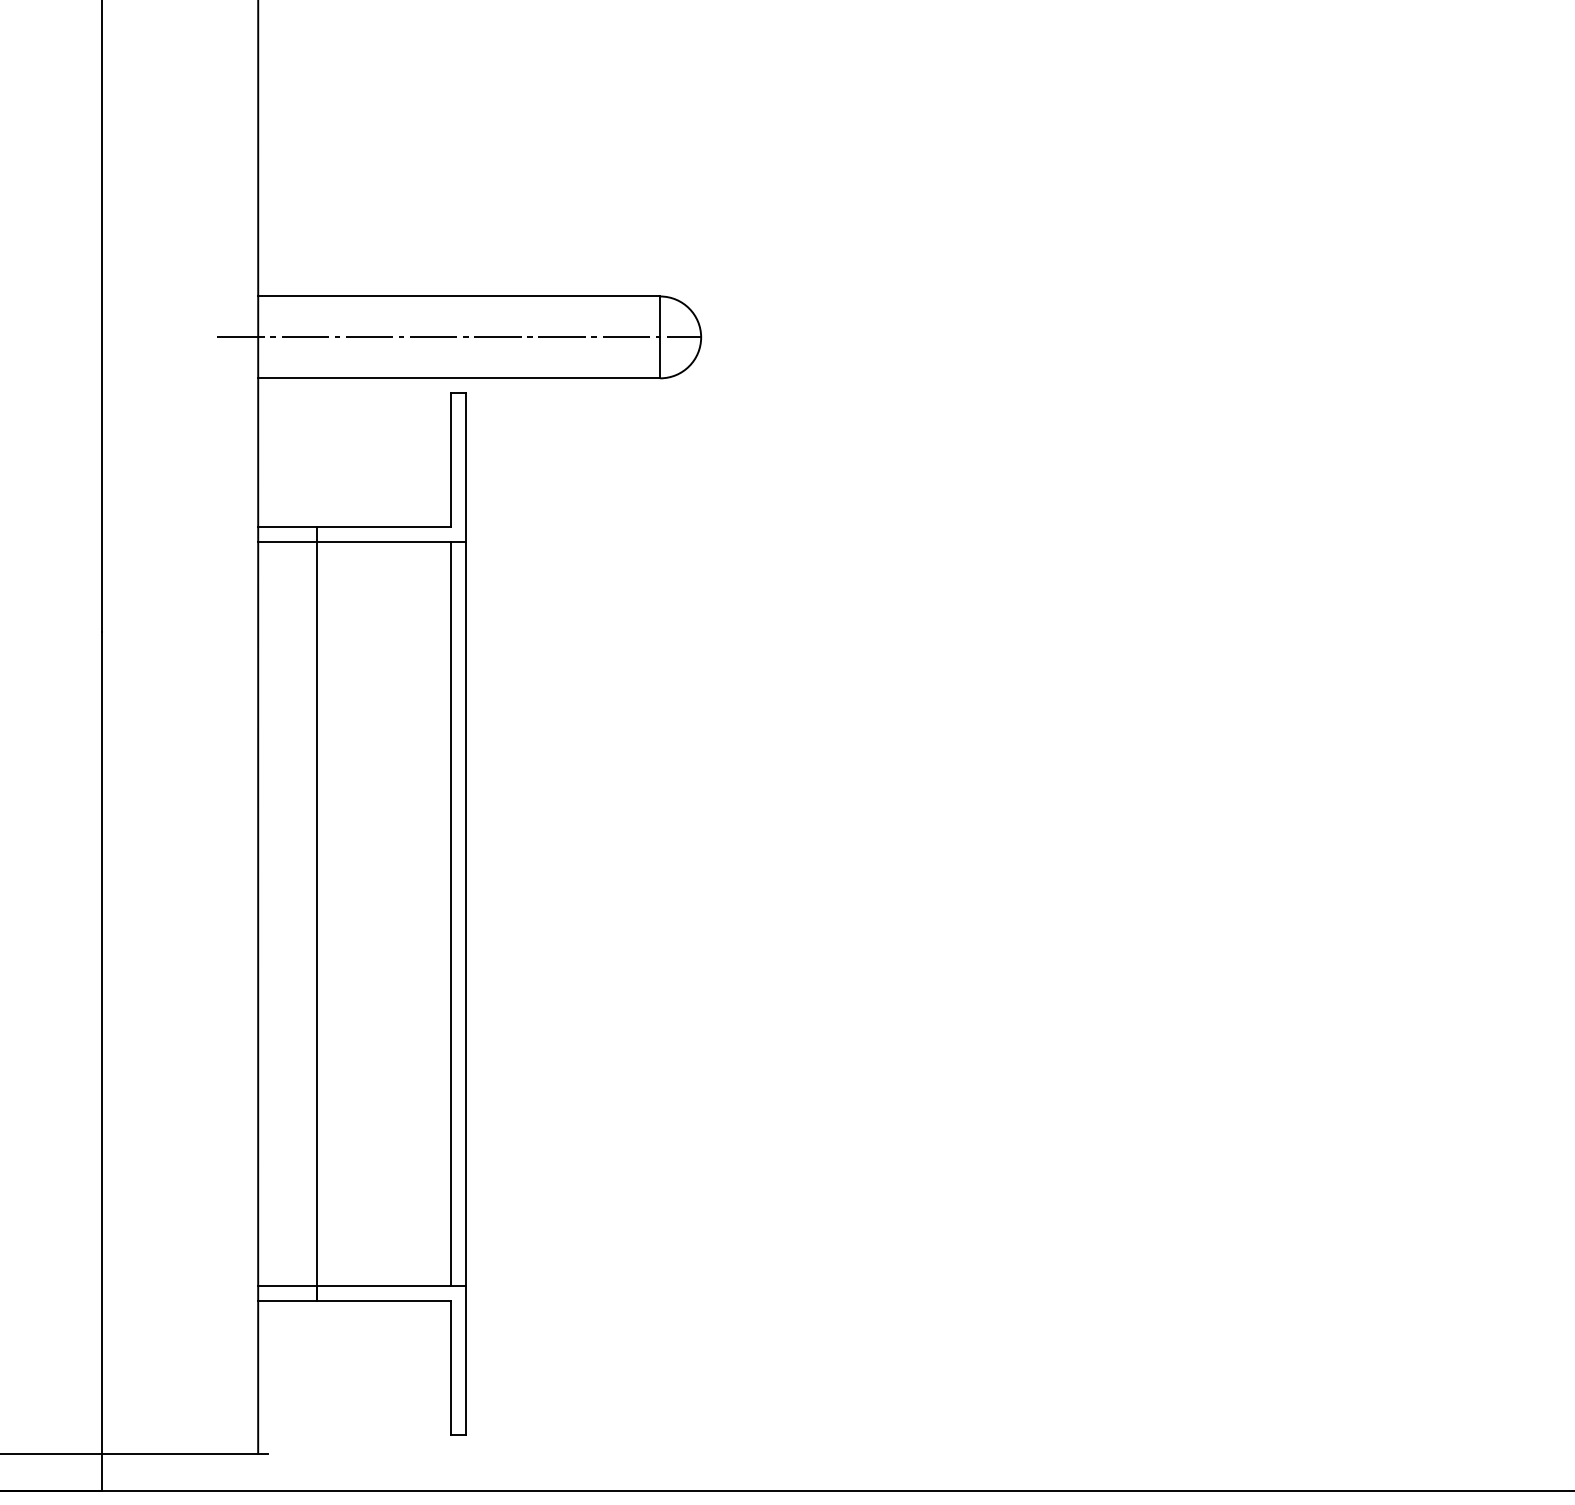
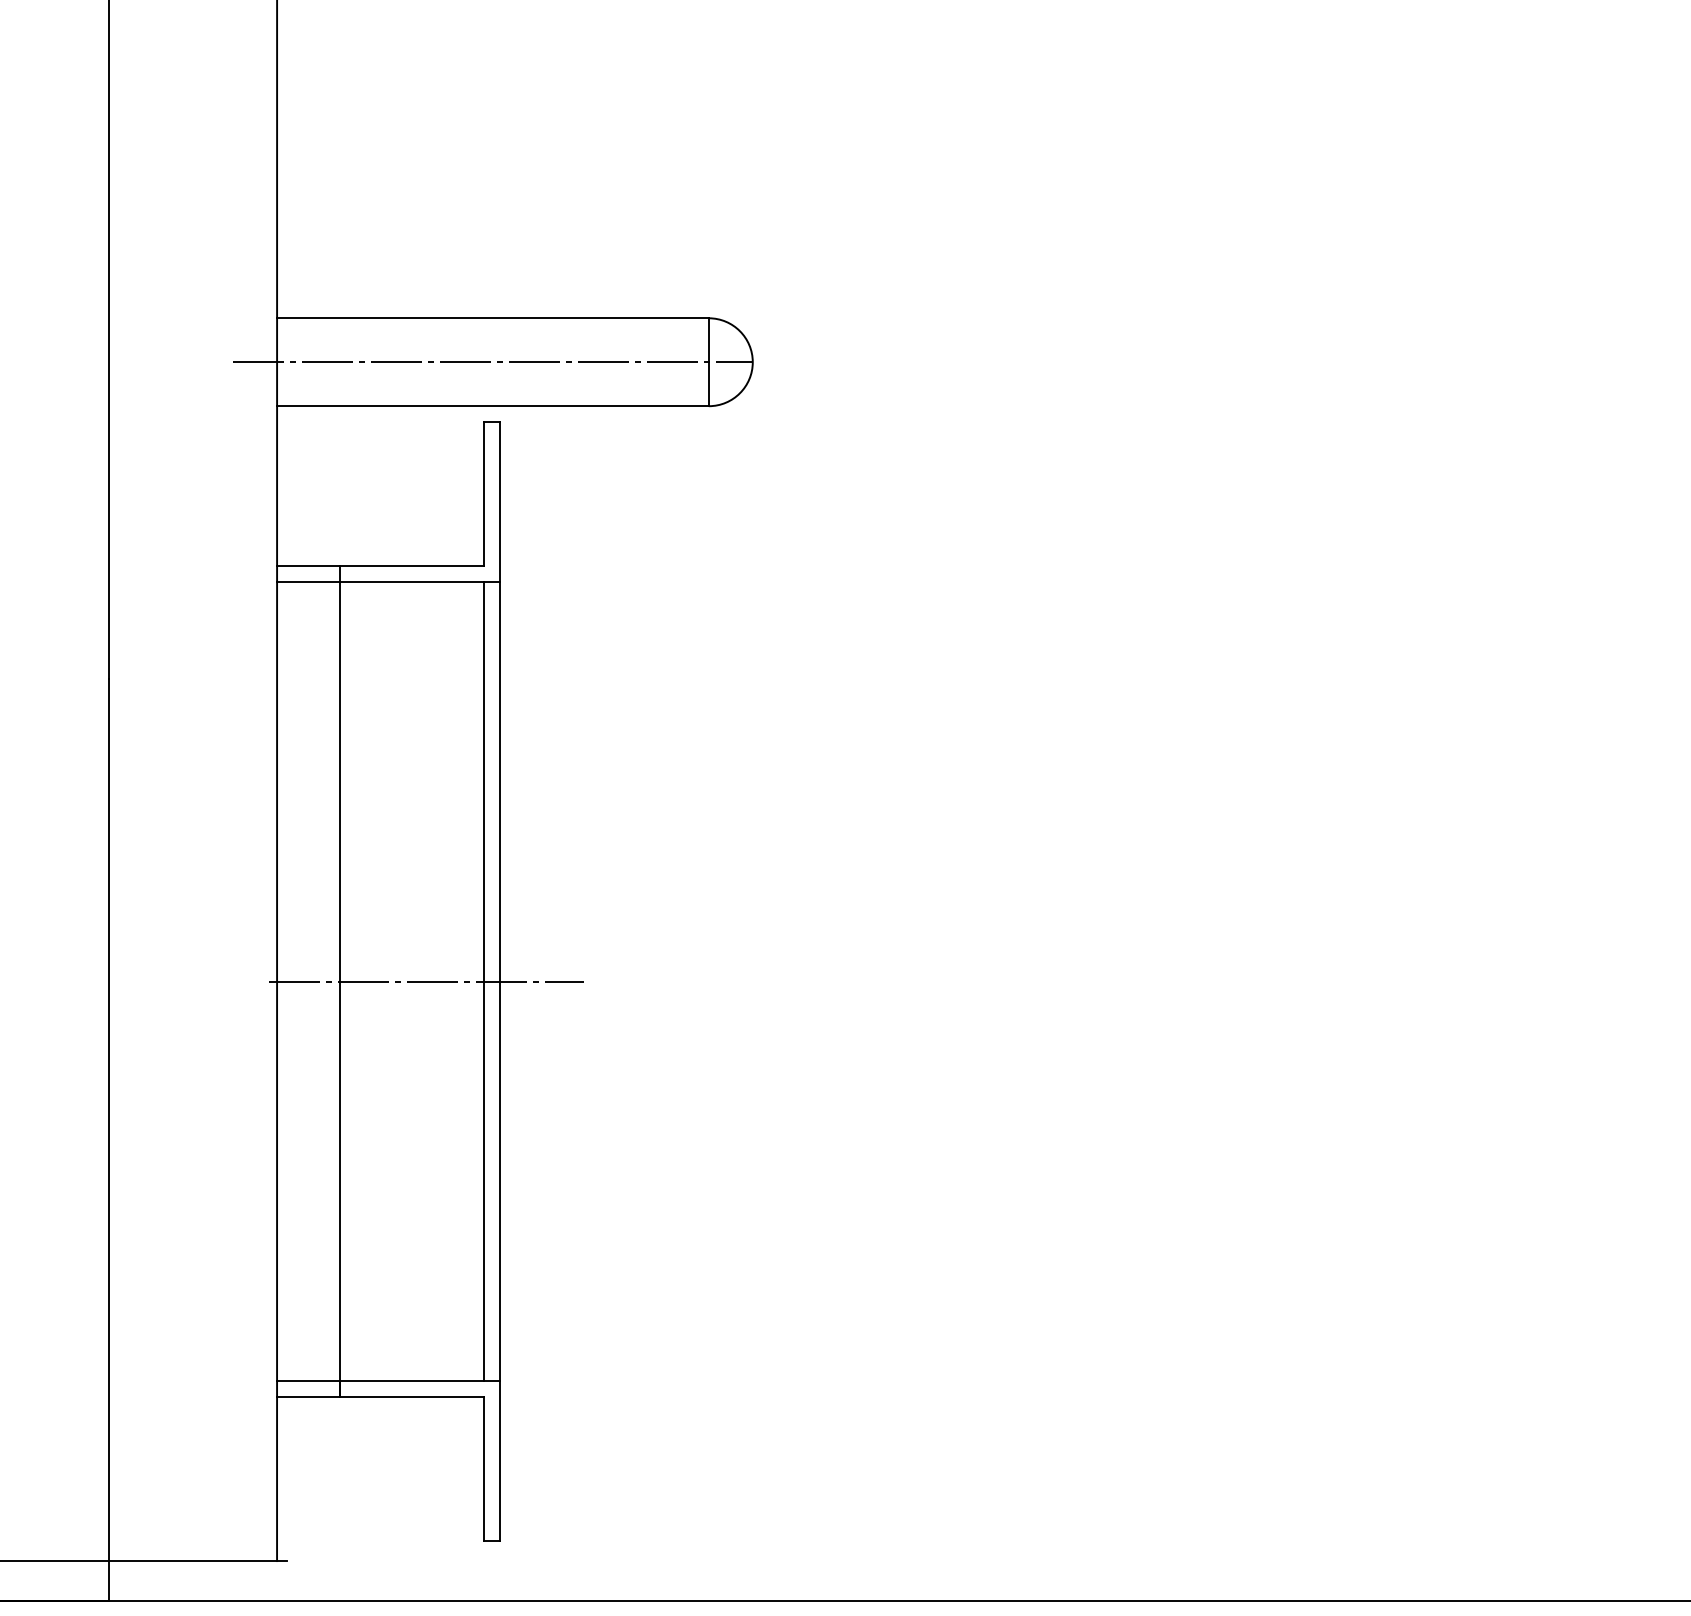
line: (397, 914) -> (426, 981), added

